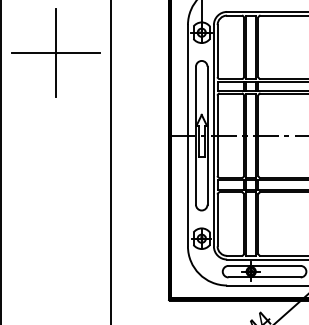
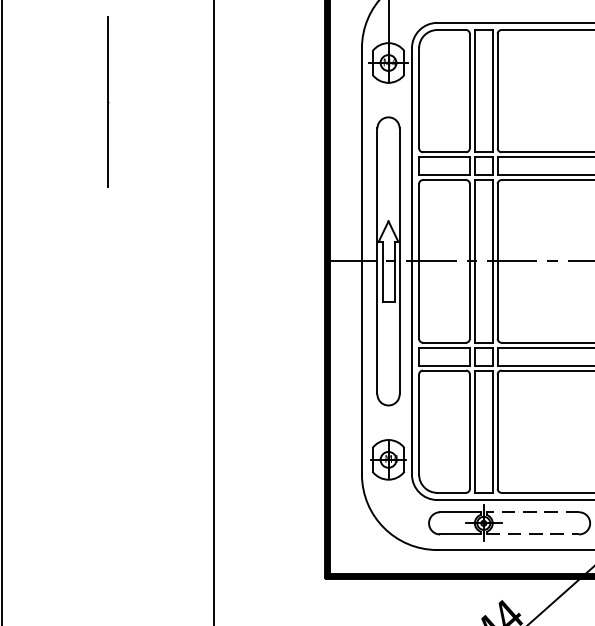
line: (56, 52) -> (108, 101), removed
line: (276, 265) -> (532, 511), solid -> dashed
line: (276, 277) -> (532, 534), solid -> dashed

